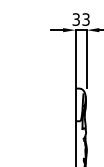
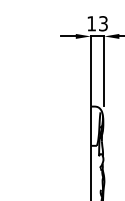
text: (75, 19) -> (90, 23), 33 -> 13

